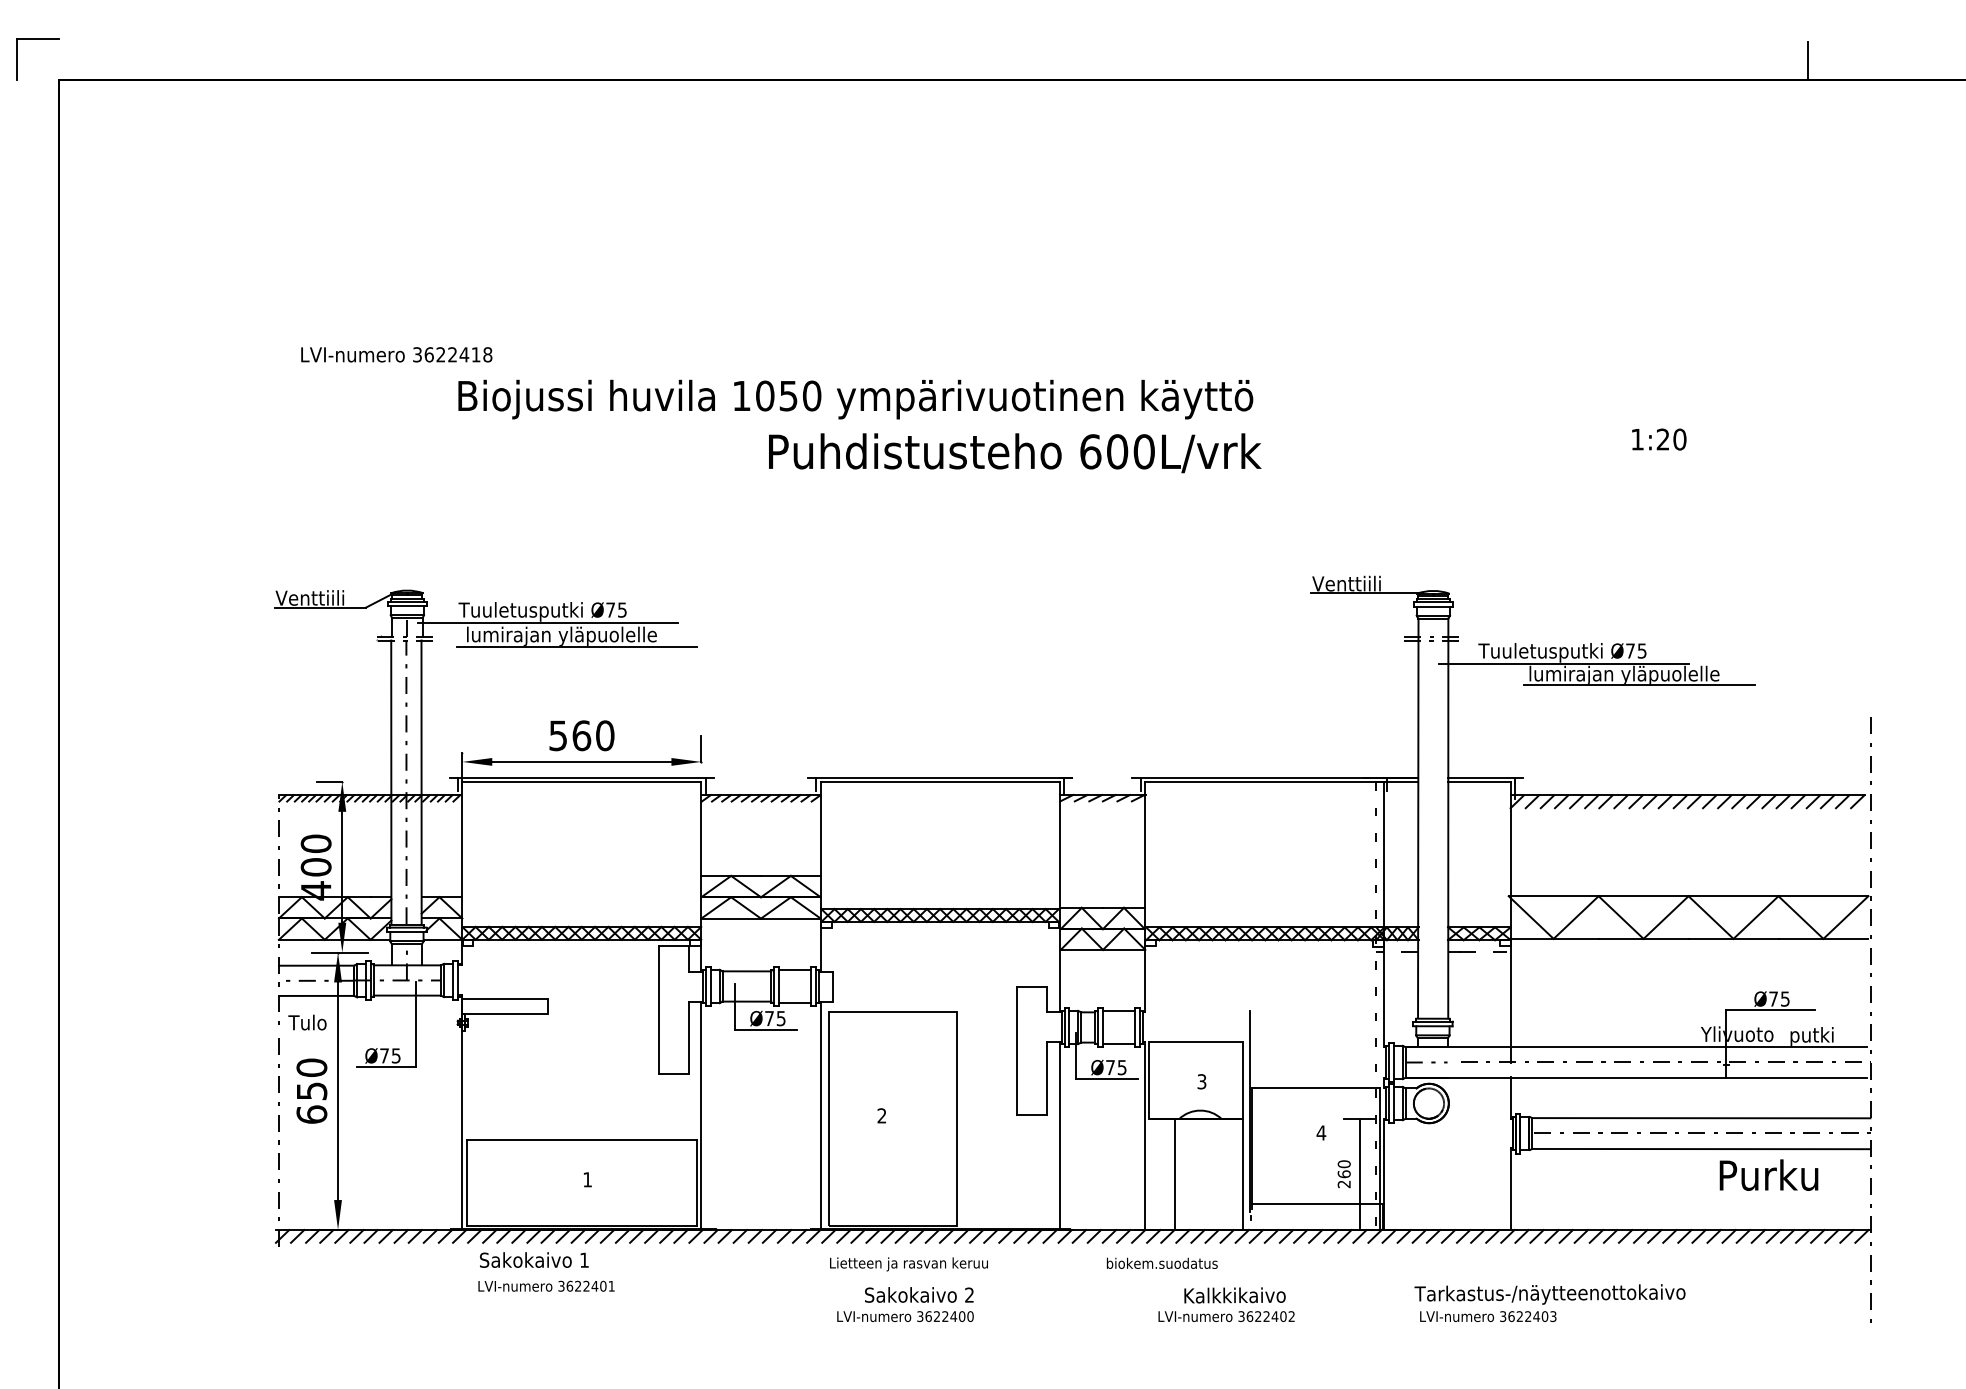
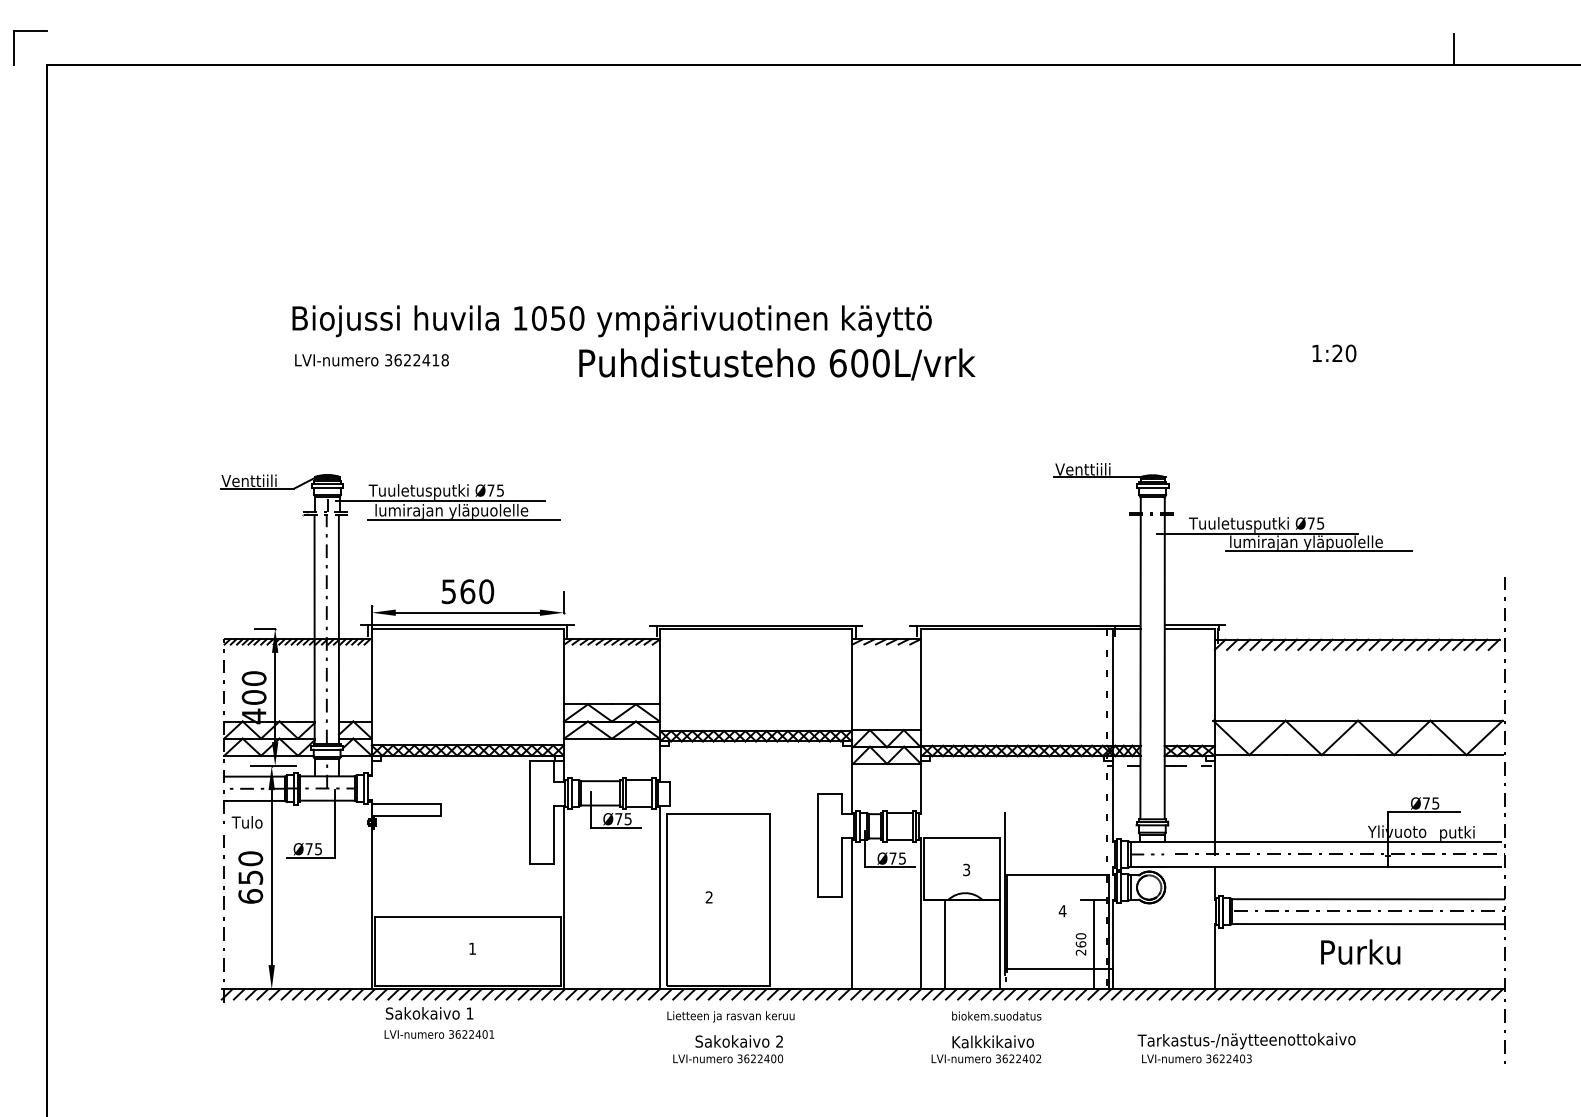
text: (396, 355) -> (371, 360), moved
text: (854, 399) -> (611, 321), moved
text: (1015, 453) -> (777, 364), moved
text: (1768, 1174) -> (1360, 951), moved
text: (1162, 1262) -> (996, 1015), moved

